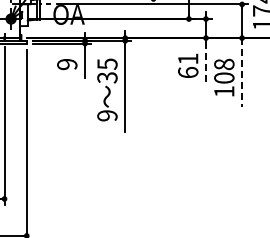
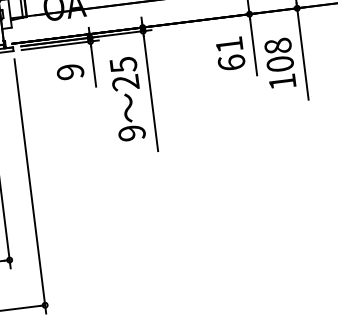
line: (206, 63) -> (254, 47), dashed -> solid
line: (242, 72) -> (303, 53), dashed -> solid
text: (107, 77) -> (125, 82), 35 -> 25

